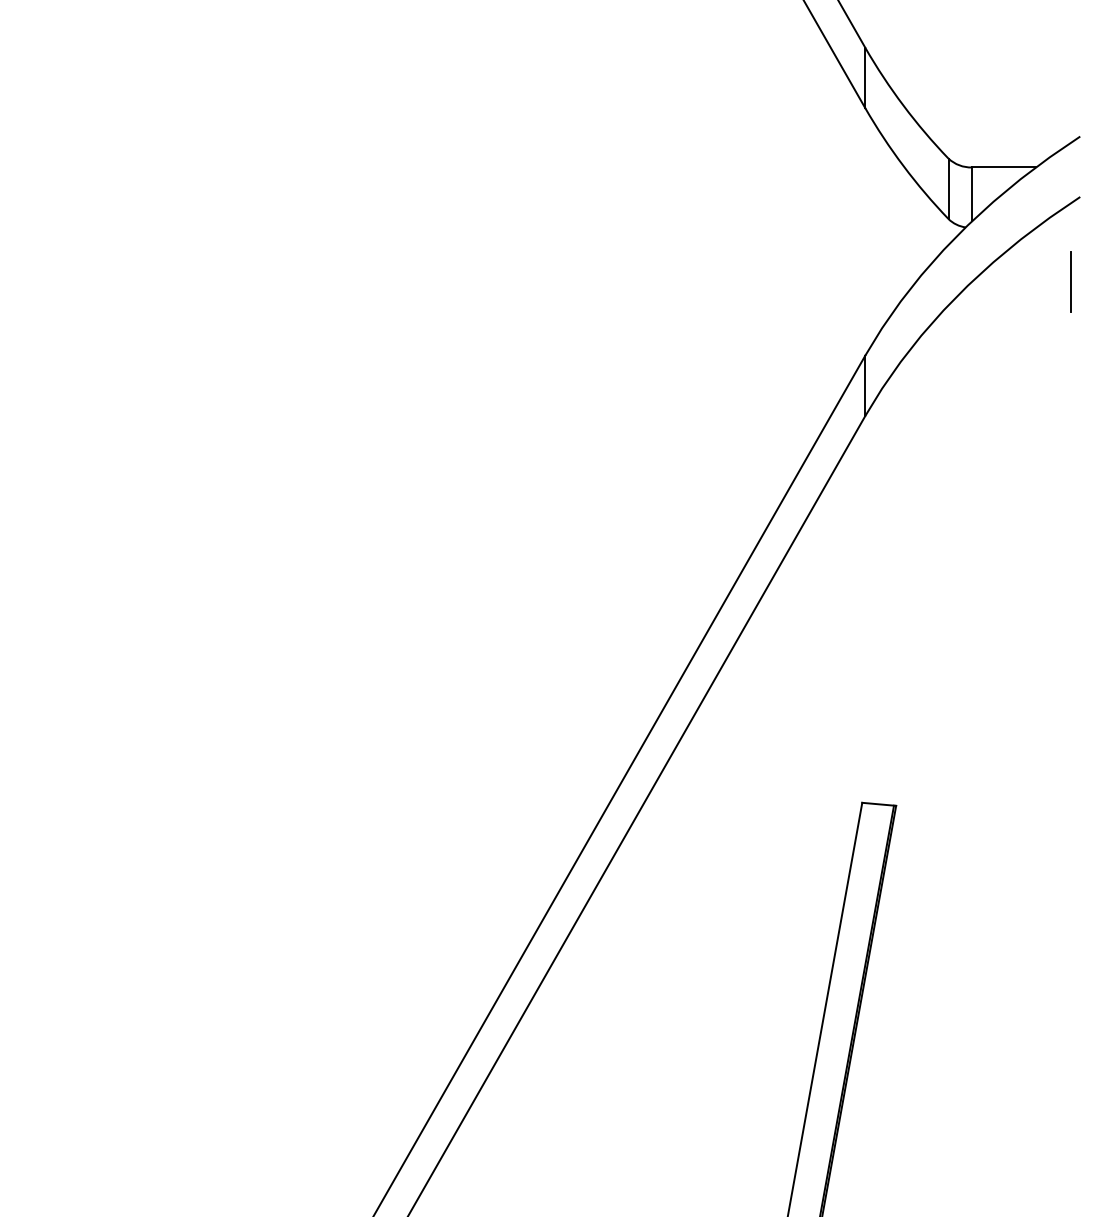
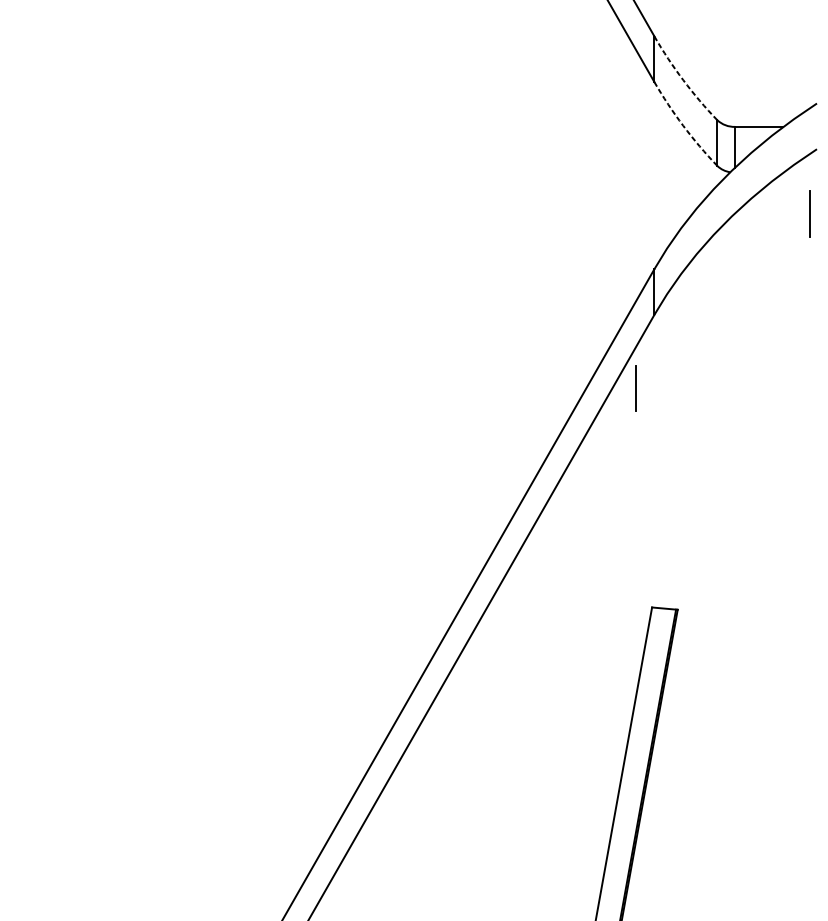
arc: (903, 105) -> (683, 80), solid -> dashed
arc: (903, 166) -> (683, 126), solid -> dashed
line: (840, 512) -> (635, 387), added

